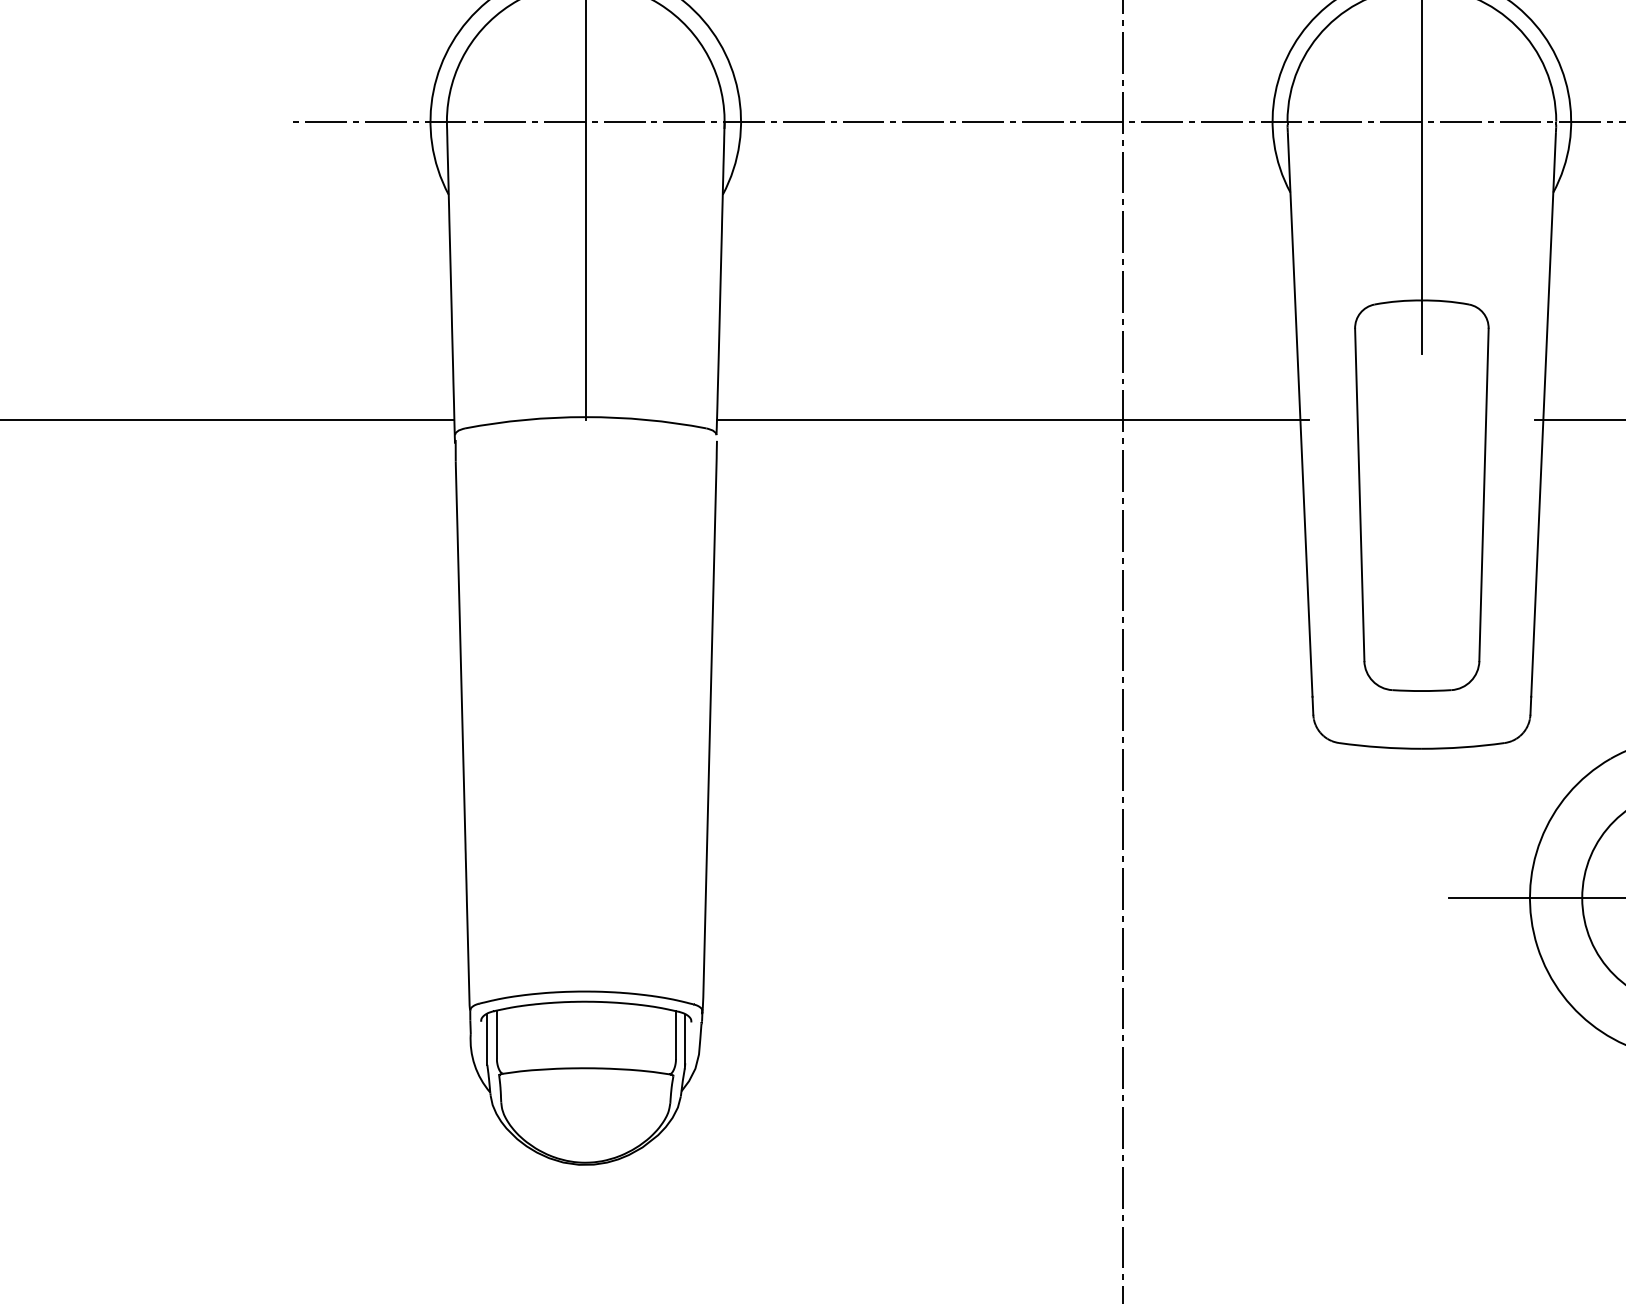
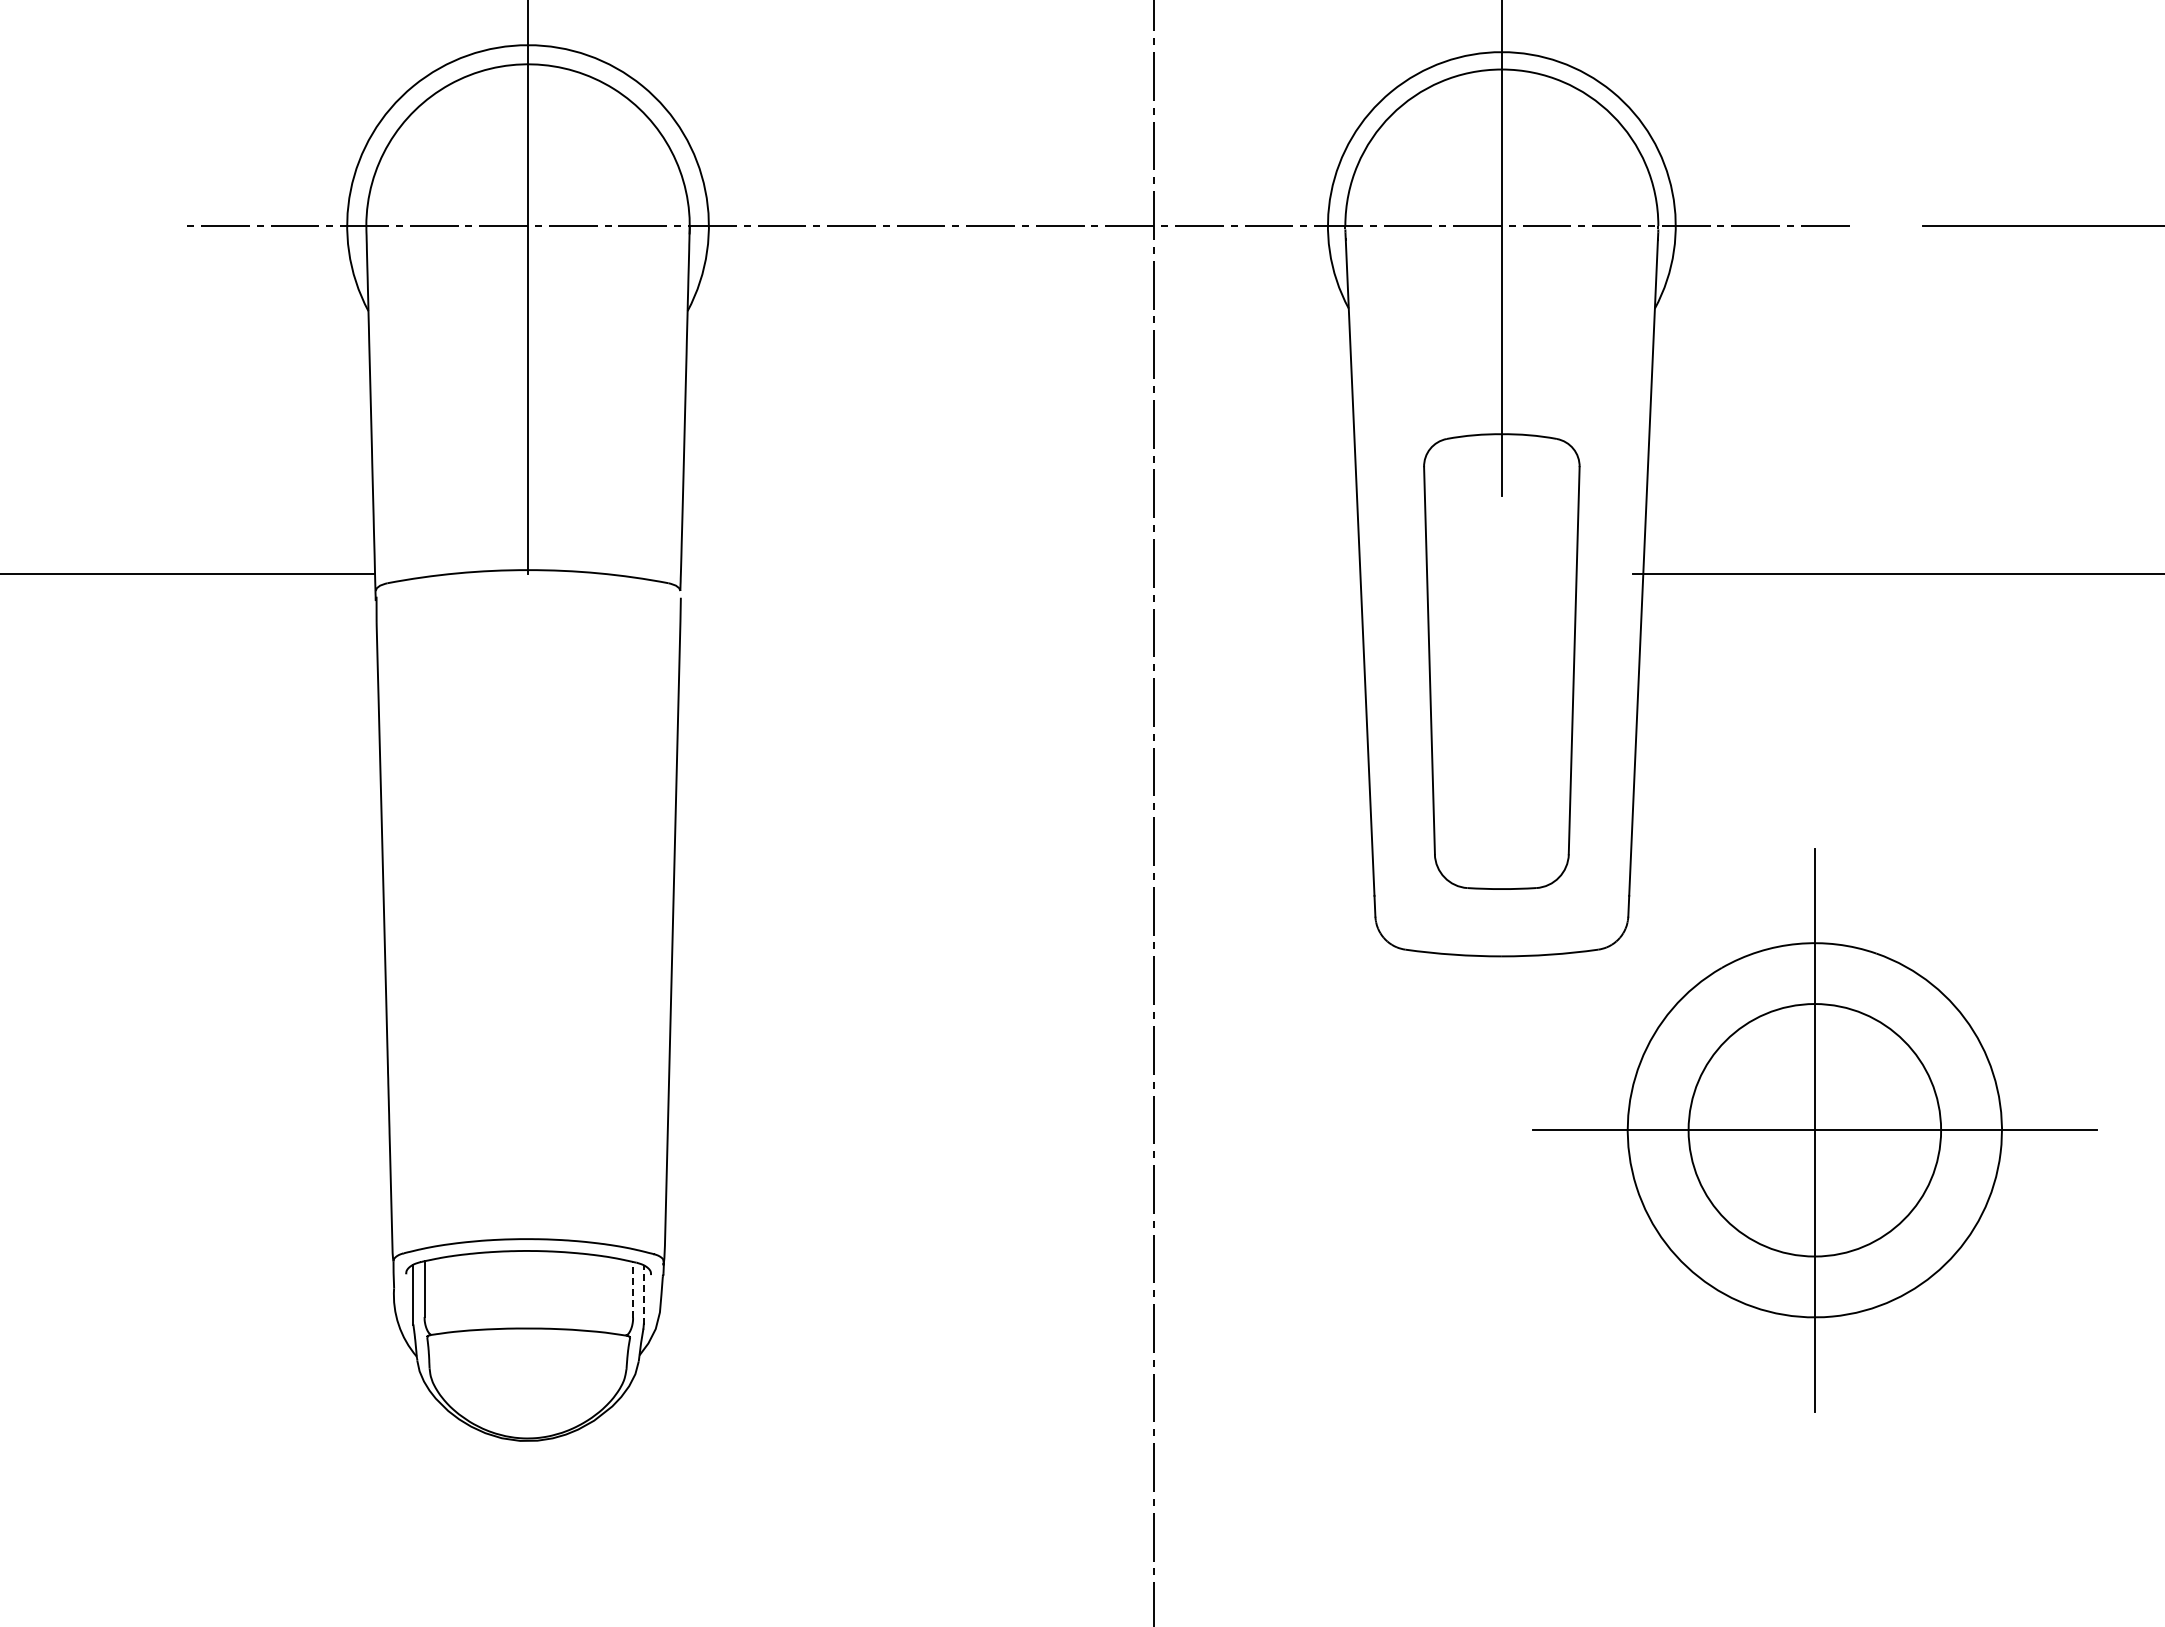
line: (1012, 420) -> (1025, 573), removed
line: (676, 1034) -> (633, 1289), solid -> dashed
line: (685, 1039) -> (644, 1295), solid -> dashed

